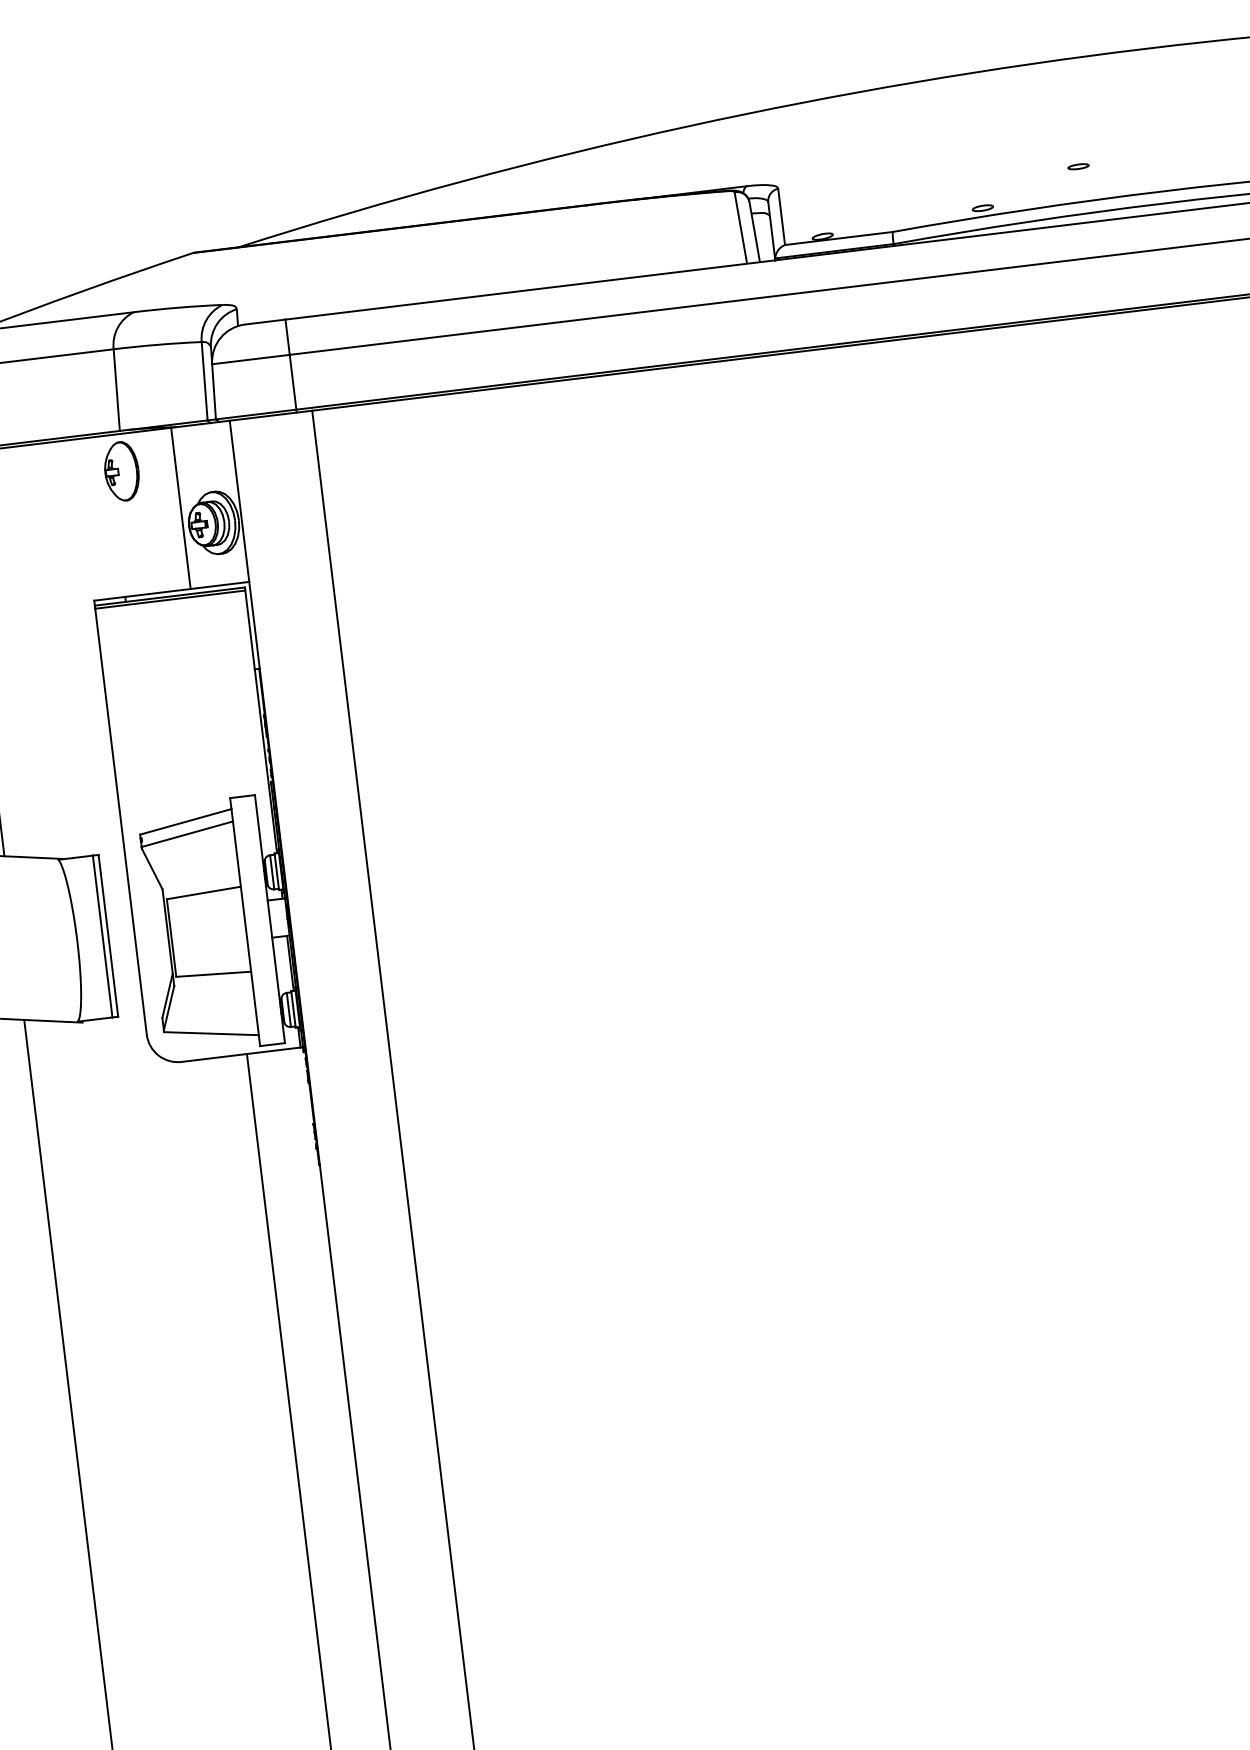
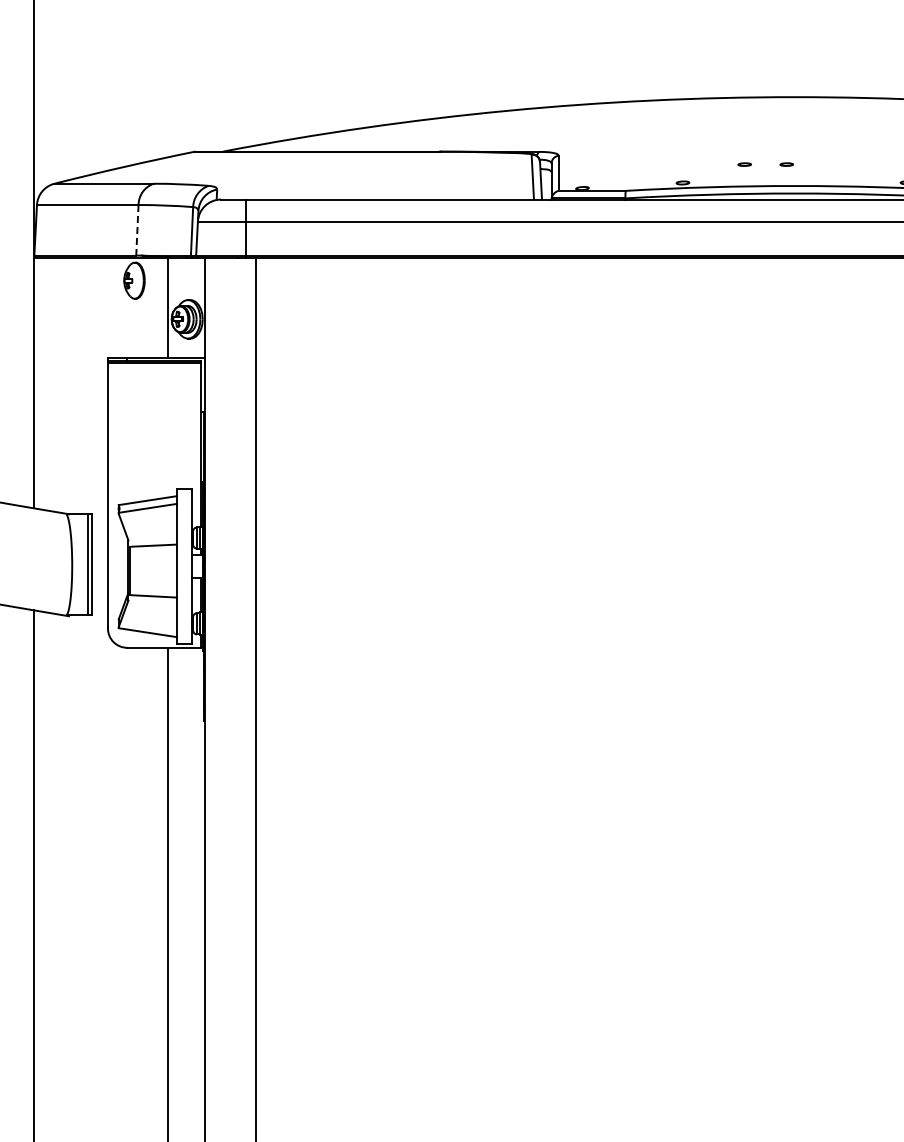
part: (1145, 158) -> (786, 164), added
line: (116, 390) -> (137, 230), solid -> dashed

